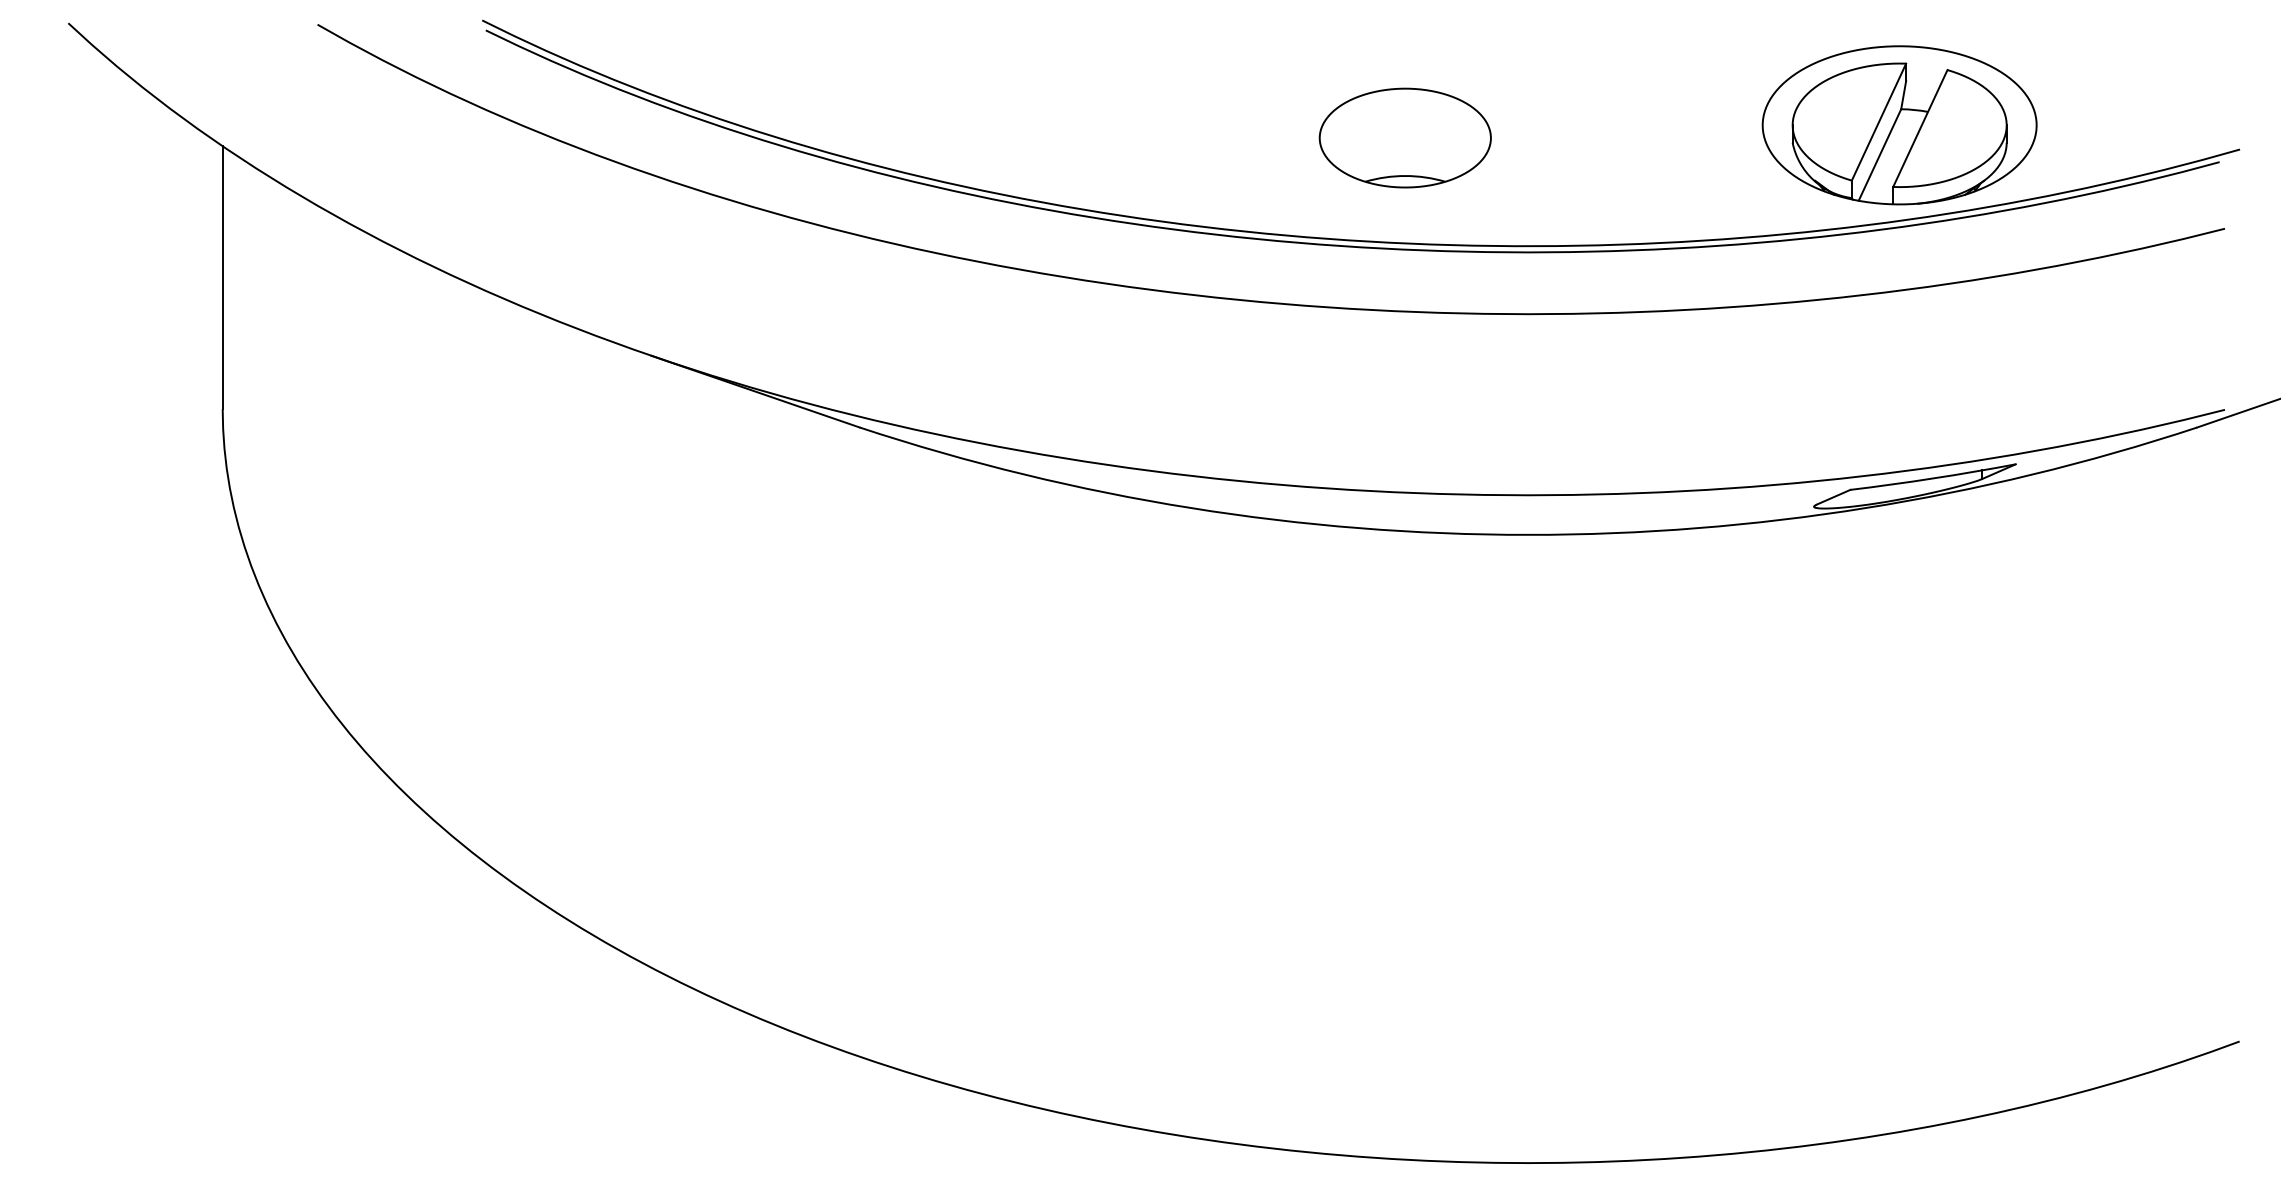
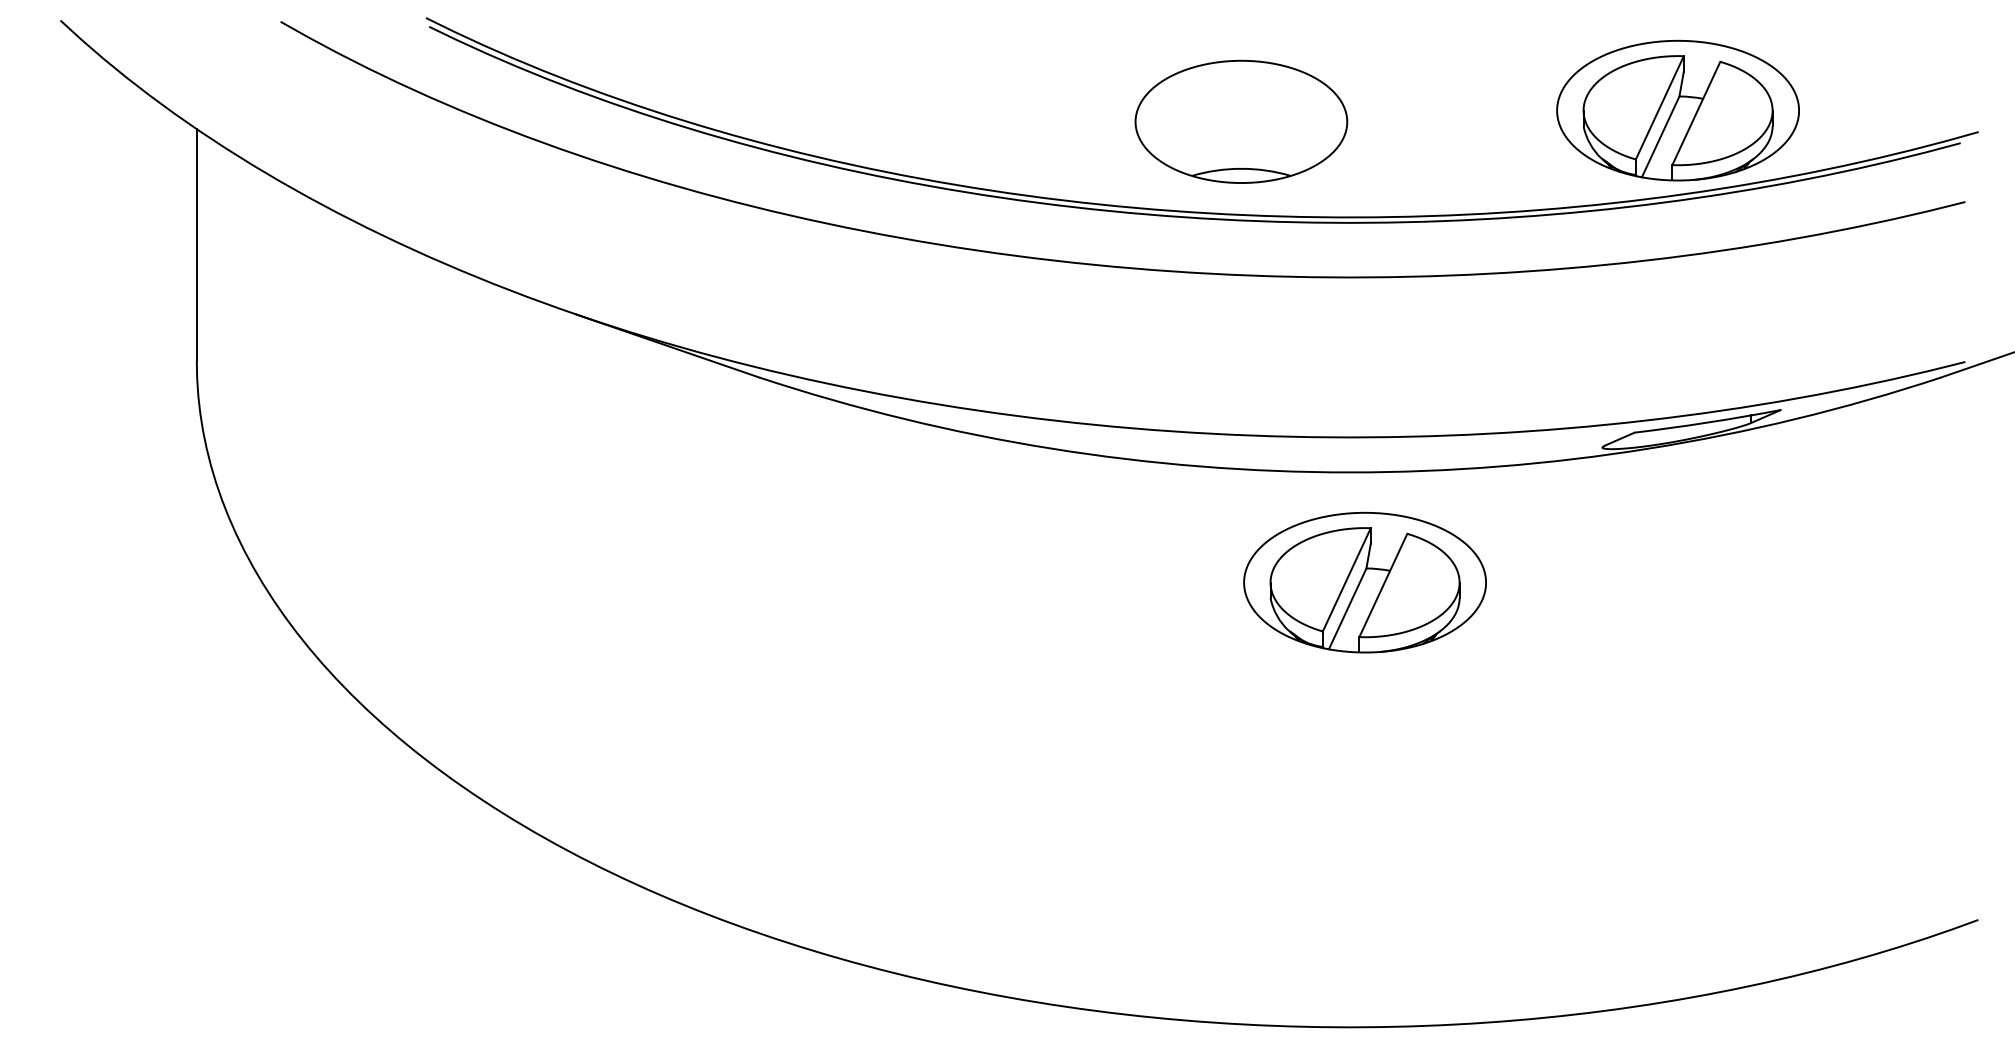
part: (1405, 137) -> (1241, 121), size x1.4
part: (1544, 659) -> (1364, 582), added

